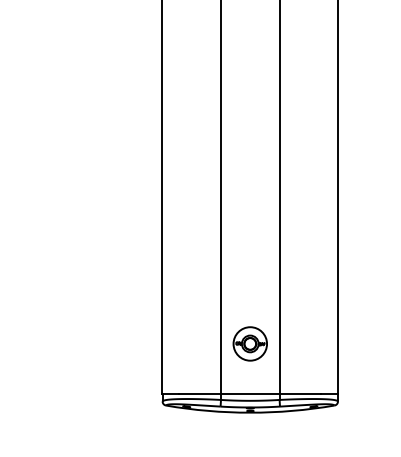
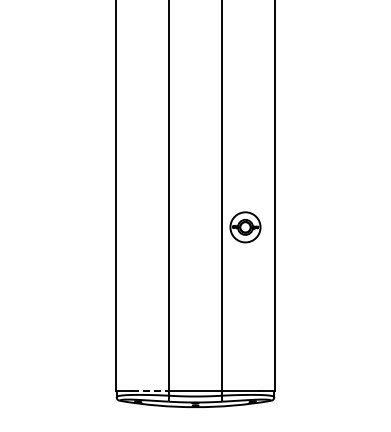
part: (250, 344) -> (245, 227), moved
line: (200, 394) -> (150, 390), solid -> dashed

